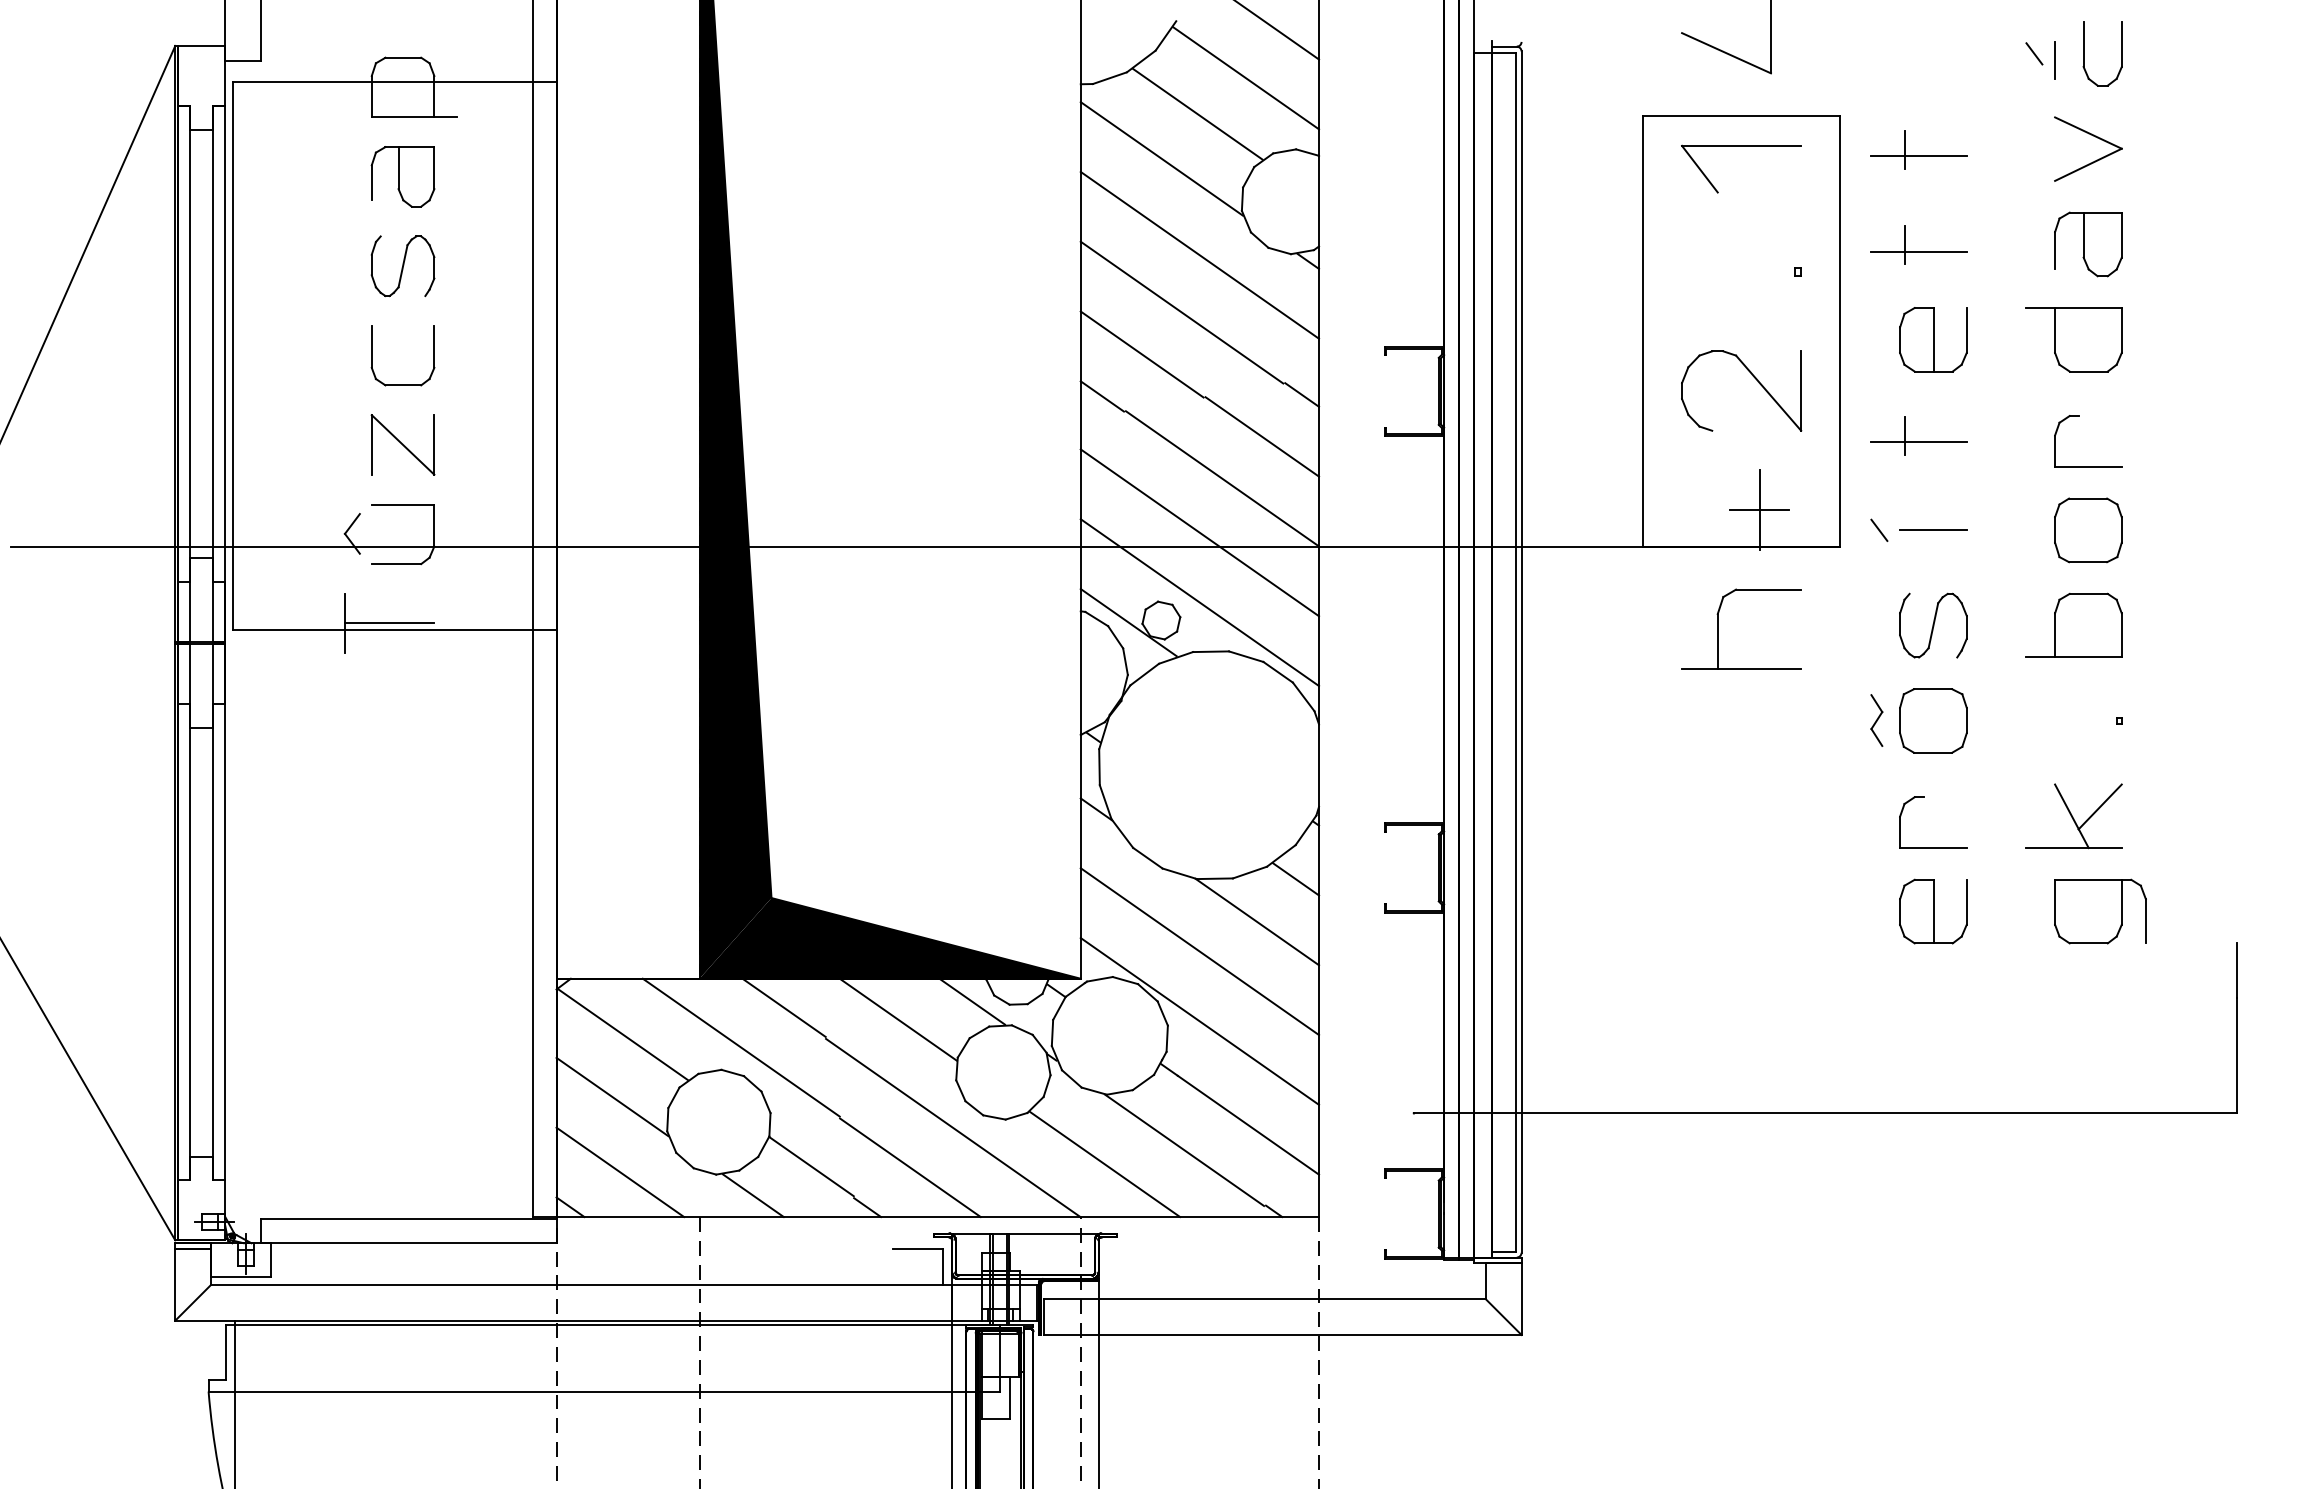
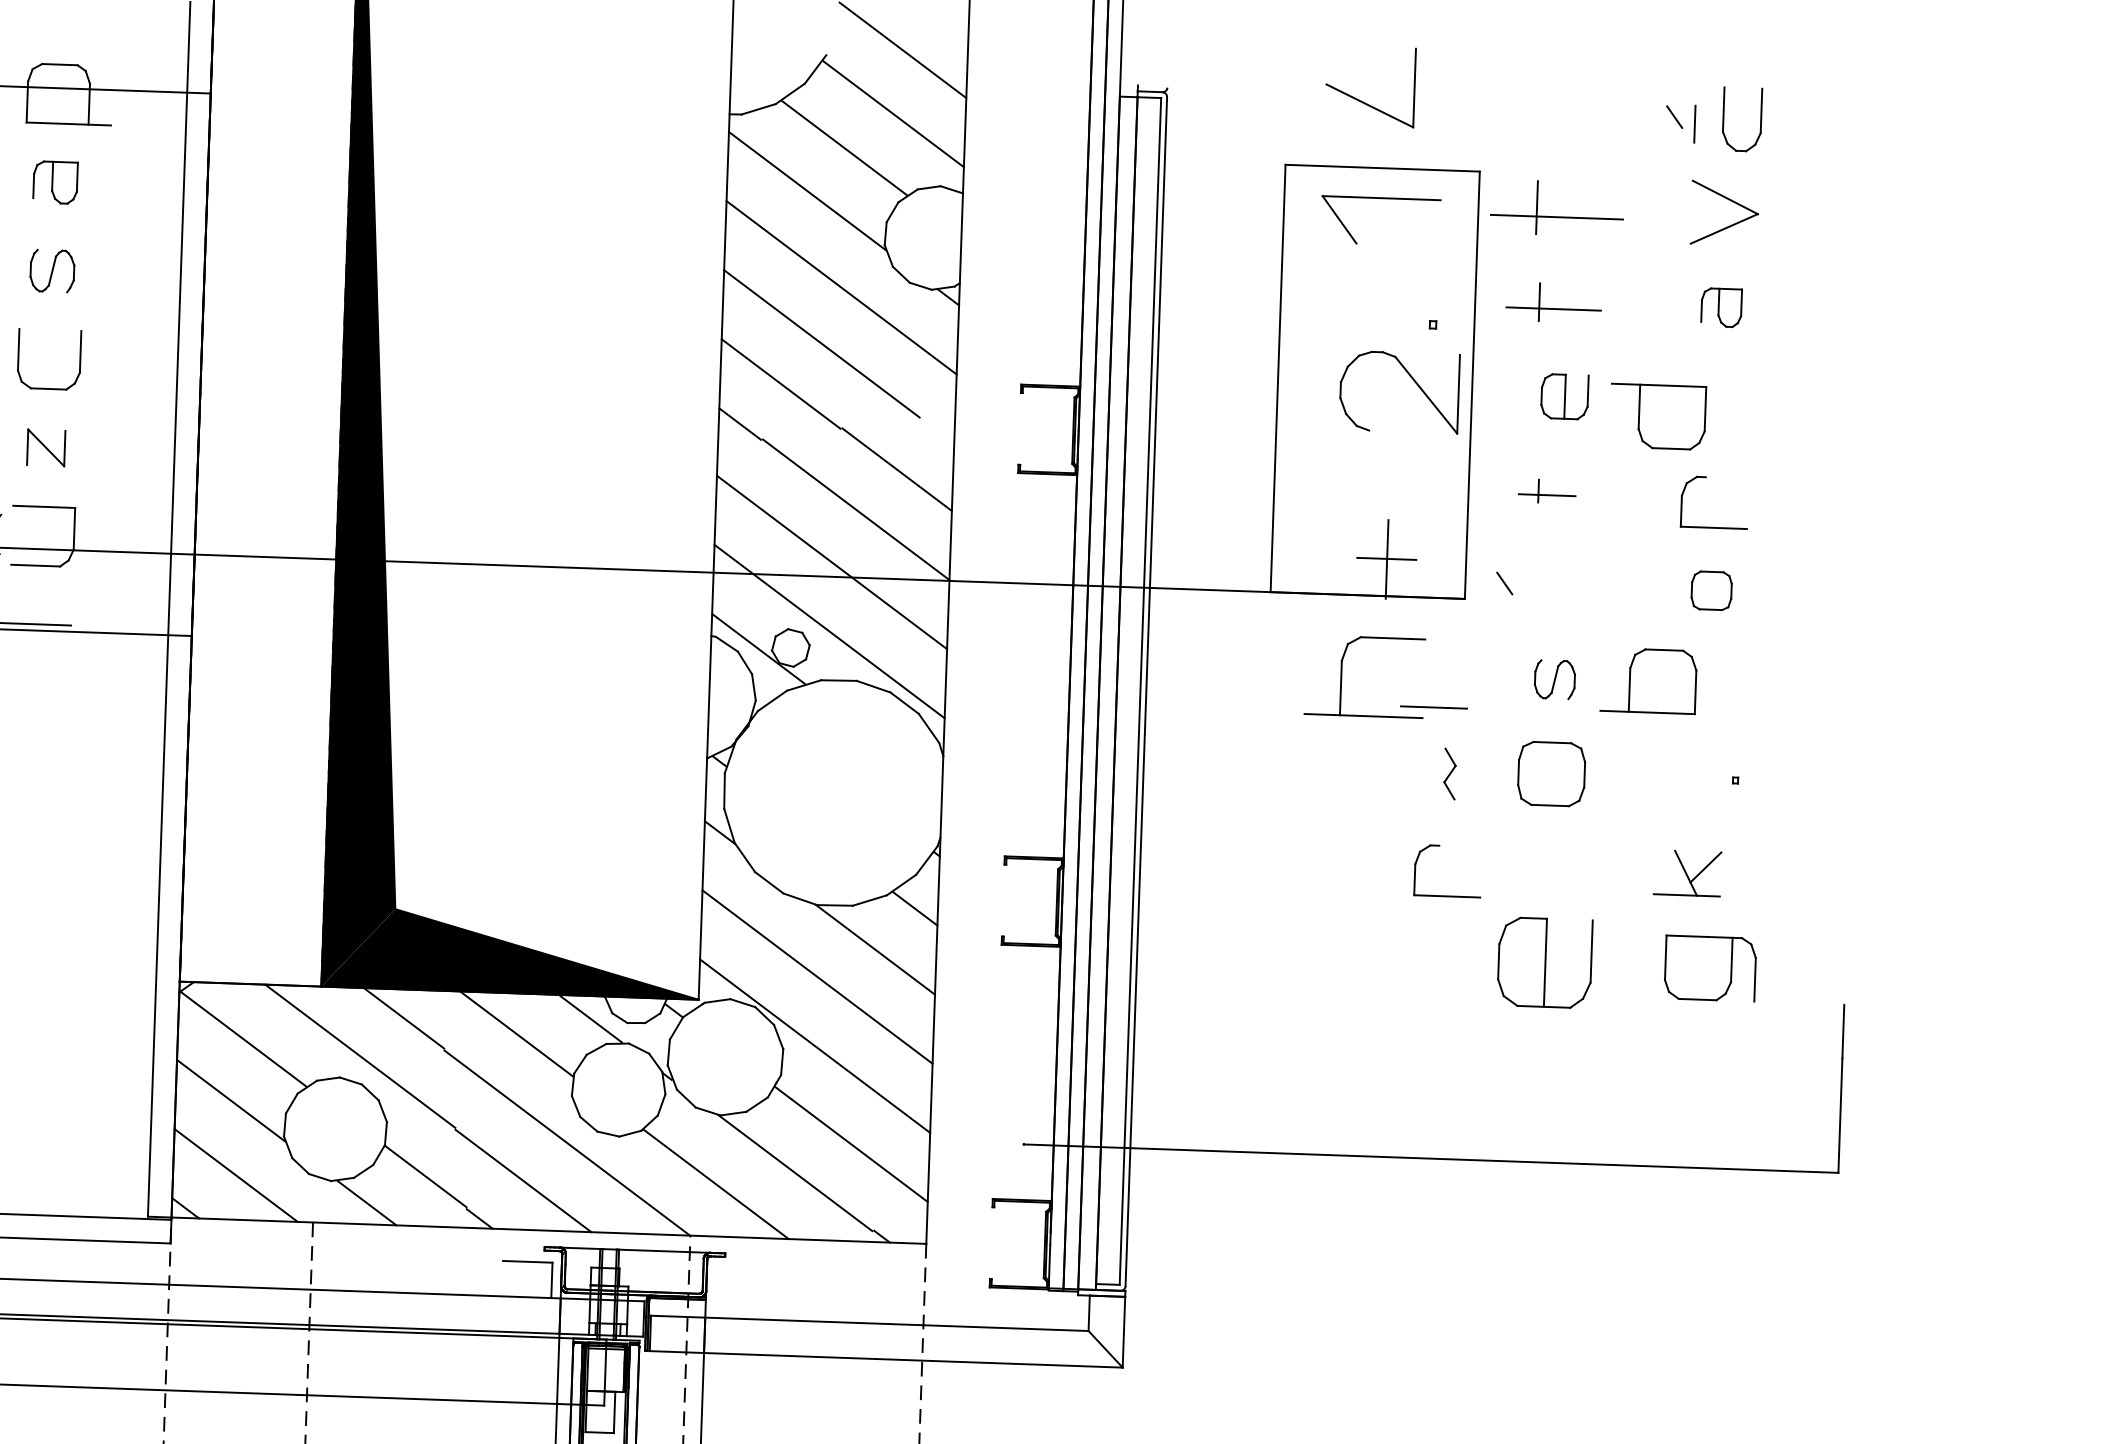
part: (1918, 149) -> (1556, 207), size x1.4
part: (402, 176) -> (55, 182), size x0.7
part: (2088, 244) -> (1721, 307), size x0.6
part: (402, 266) -> (51, 271), size x0.7
part: (1933, 339) -> (1564, 396), size x0.7
part: (2073, 339) -> (1657, 416), moved
part: (1753, 377) -> (1411, 379), moved
line: (1302, 394) -> (938, 429), removed
part: (1918, 435) -> (1546, 490), size x0.6
part: (402, 444) -> (45, 447), size x0.6
line: (1933, 529) -> (1434, 707), moved
part: (2088, 530) -> (1711, 590), size x0.6
part: (2073, 624) -> (1648, 679), moved
part: (1933, 625) -> (1555, 679), size x0.6
part: (1876, 720) -> (1449, 774), moved
part: (2073, 816) -> (1686, 873), size x0.7
part: (1933, 847) -> (1447, 895), moved
part: (1933, 911) -> (1545, 962), size x1.4

